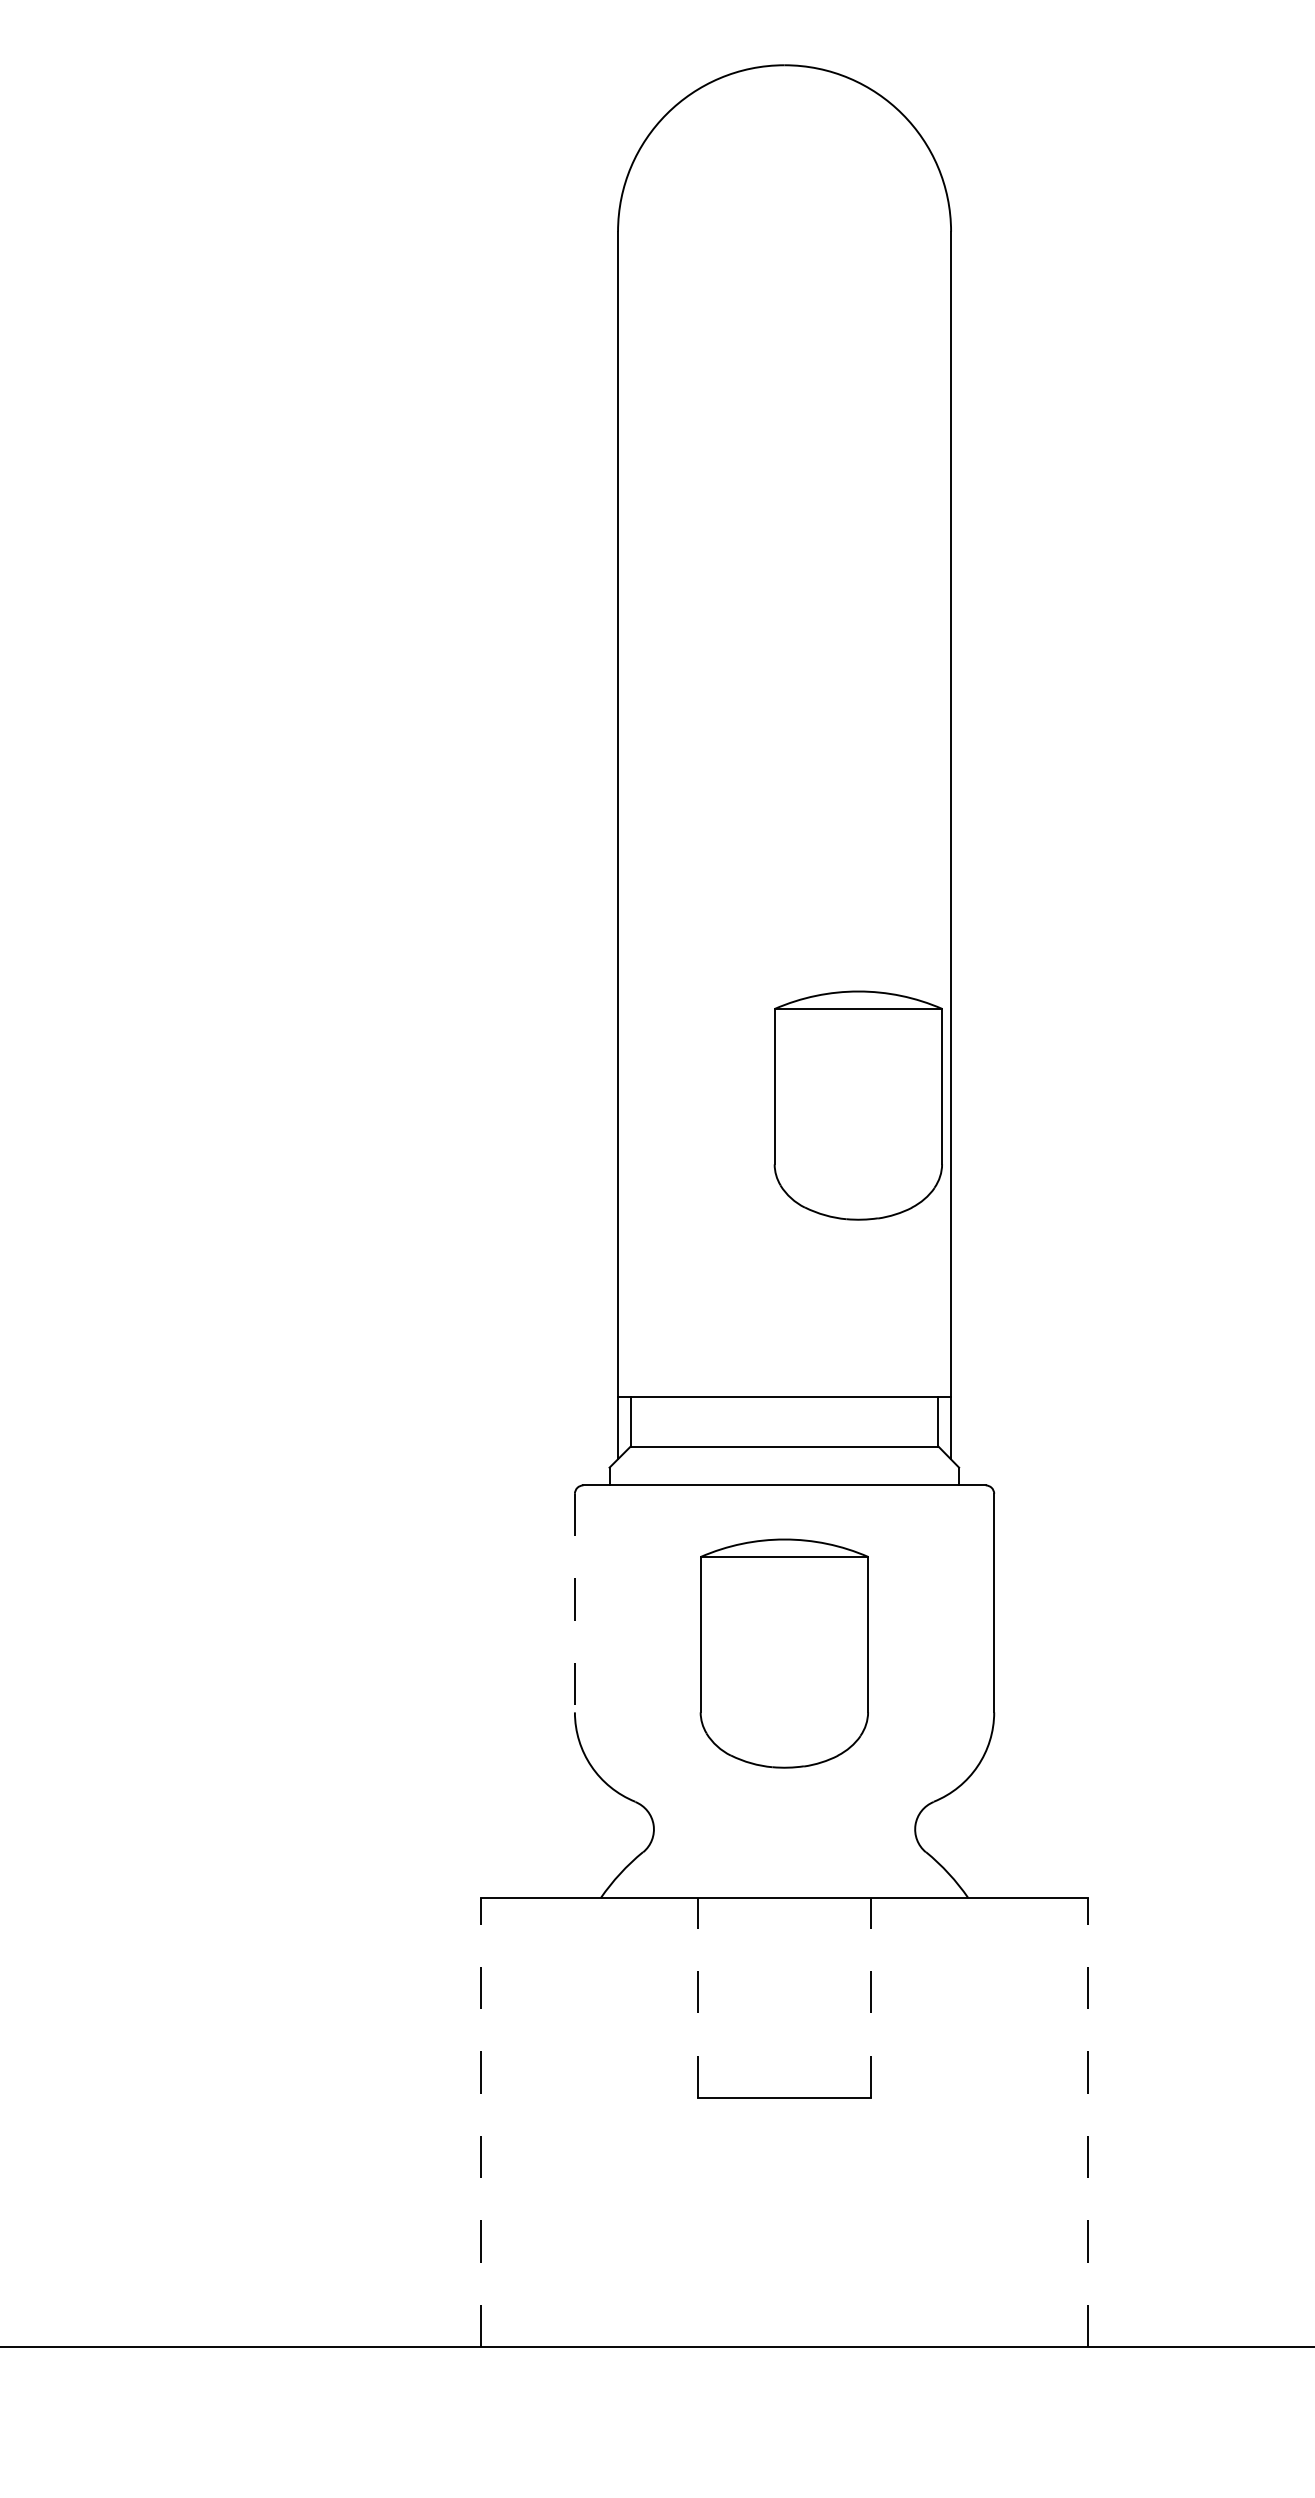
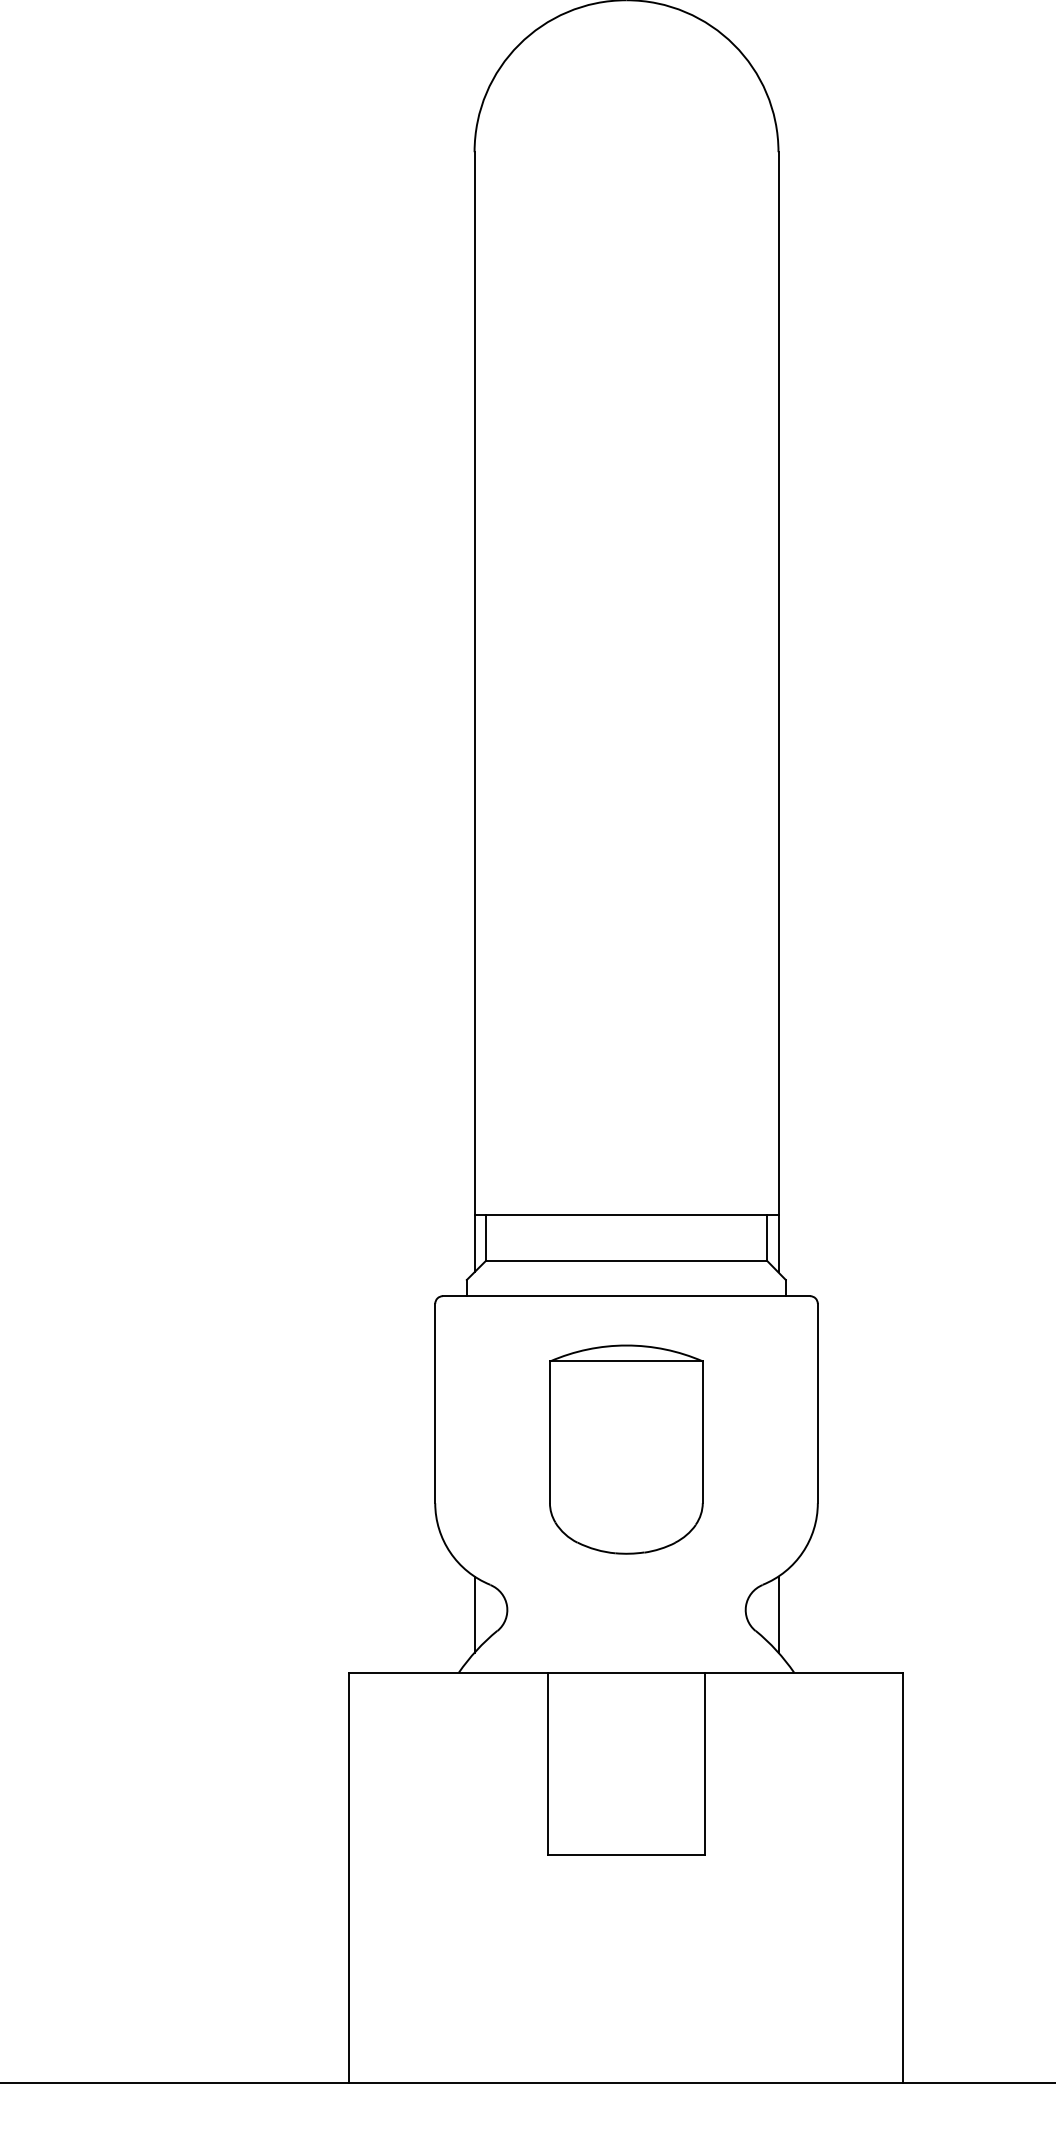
part: (857, 1105) -> (693, 949), removed
line: (574, 1603) -> (434, 1403), dashed -> solid
line: (618, 1834) -> (475, 1614), added
line: (951, 1834) -> (778, 1614), added
line: (698, 1997) -> (548, 1763), dashed -> solid
line: (870, 1997) -> (704, 1763), dashed -> solid
line: (480, 2122) -> (349, 1877), dashed -> solid
line: (1088, 2122) -> (903, 1877), dashed -> solid

